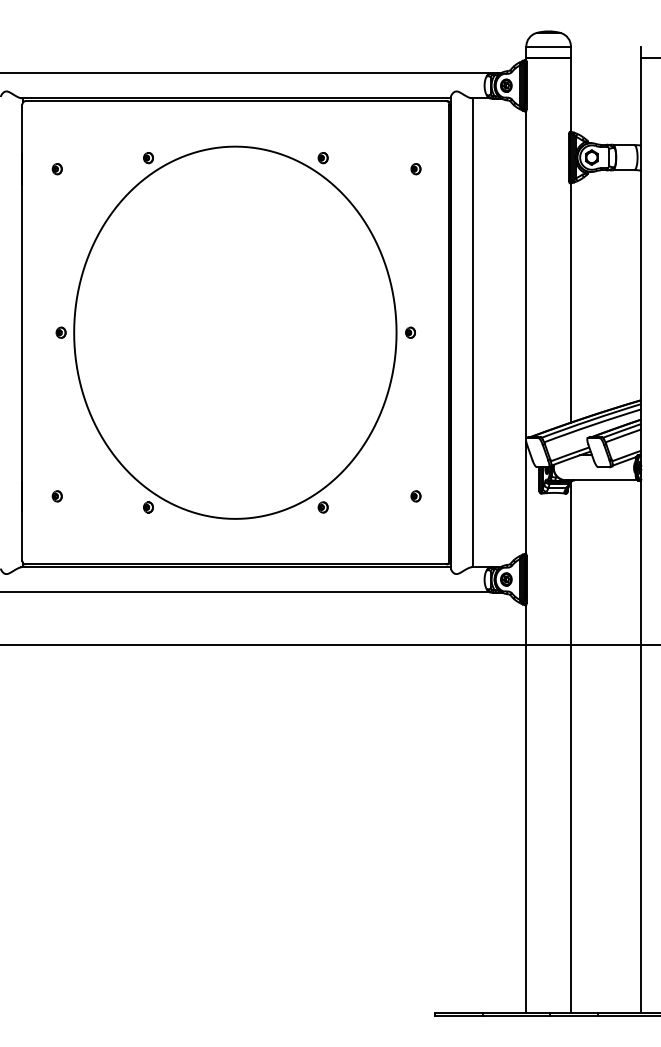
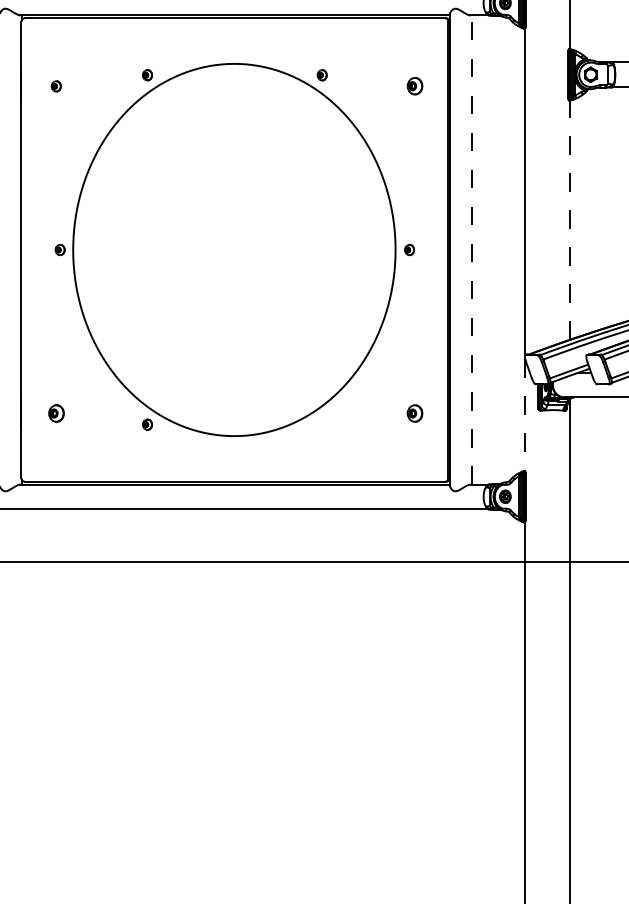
part: (415, 169) -> (414, 86), size x1.6
line: (570, 302) -> (569, 219), solid -> dashed
line: (473, 332) -> (472, 249), solid -> dashed
part: (56, 496) -> (55, 413), size x1.6
part: (415, 496) -> (414, 413), size x1.6
line: (526, 498) -> (525, 415), solid -> dashed
part: (322, 507) -> (321, 424), removed

